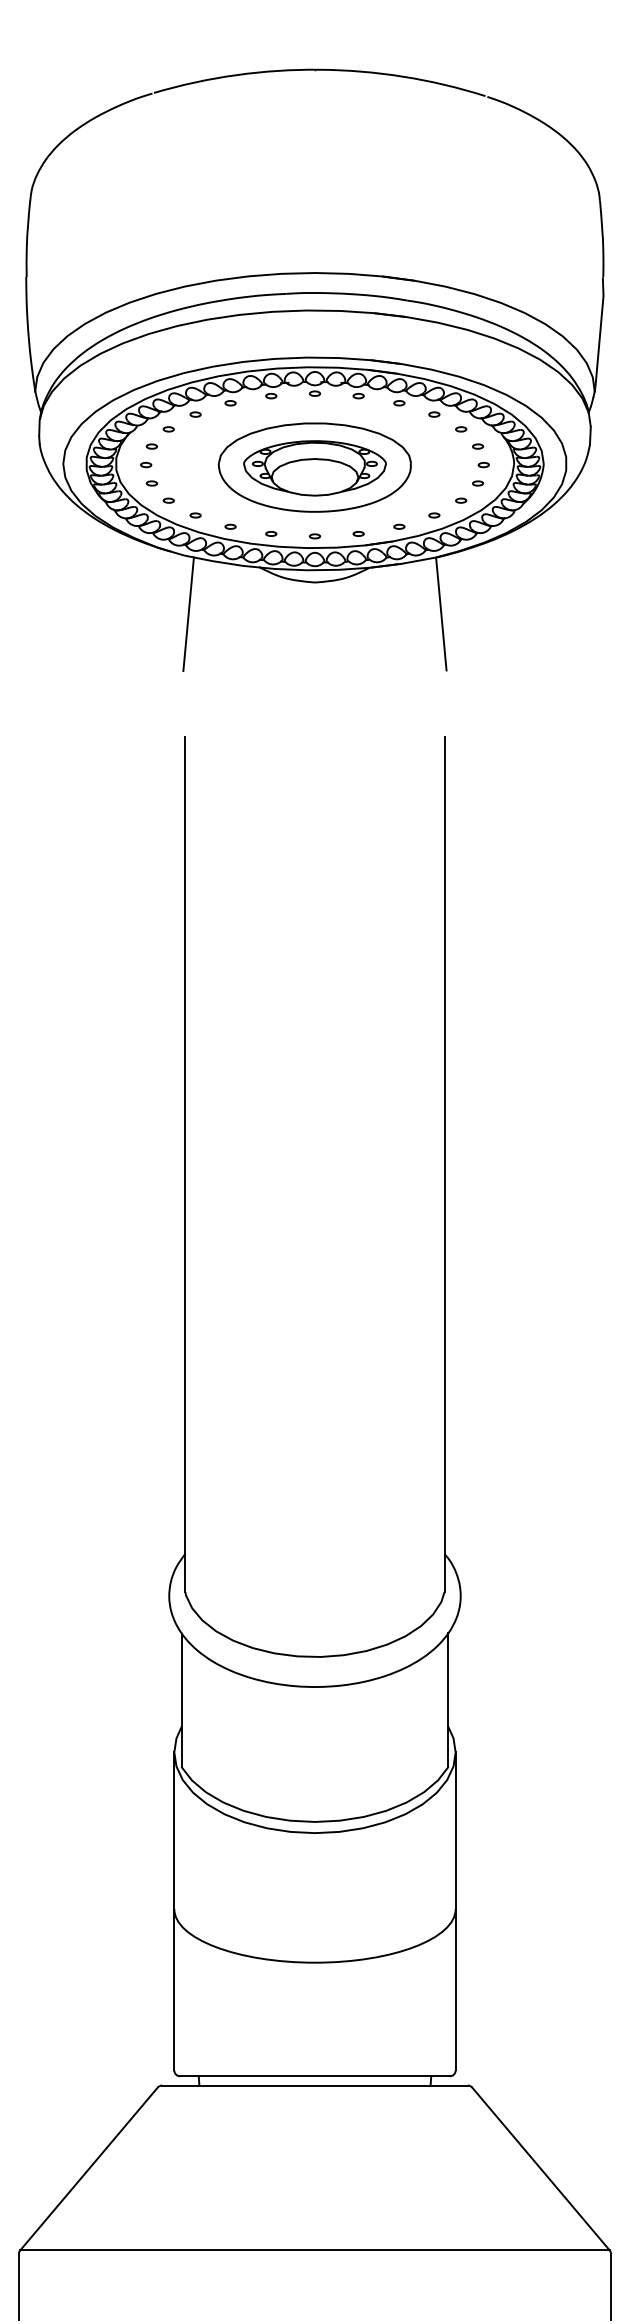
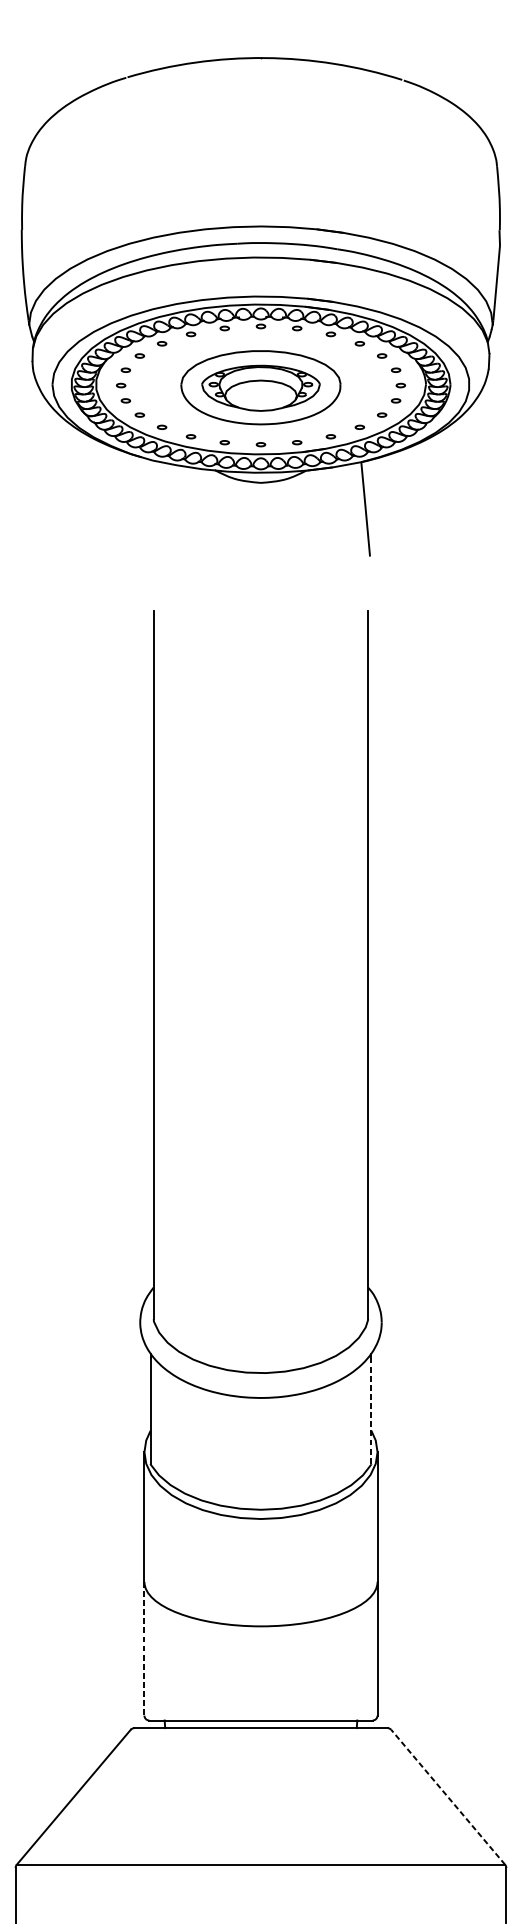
line: (188, 614) -> (156, 509), removed
line: (448, 1703) -> (371, 1411), solid -> dashed
line: (174, 1989) -> (144, 1648), solid -> dashed
line: (541, 2169) -> (448, 1797), solid -> dashed

